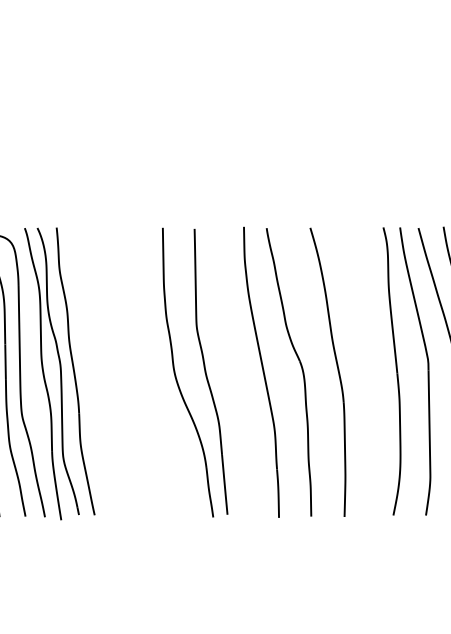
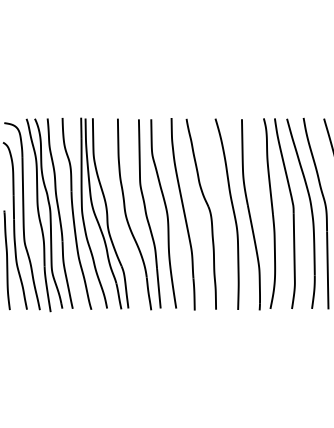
part: (128, 371) -> (95, 213), added
curve: (236, 371) -> (166, 213), added
part: (363, 372) -> (250, 214), added

